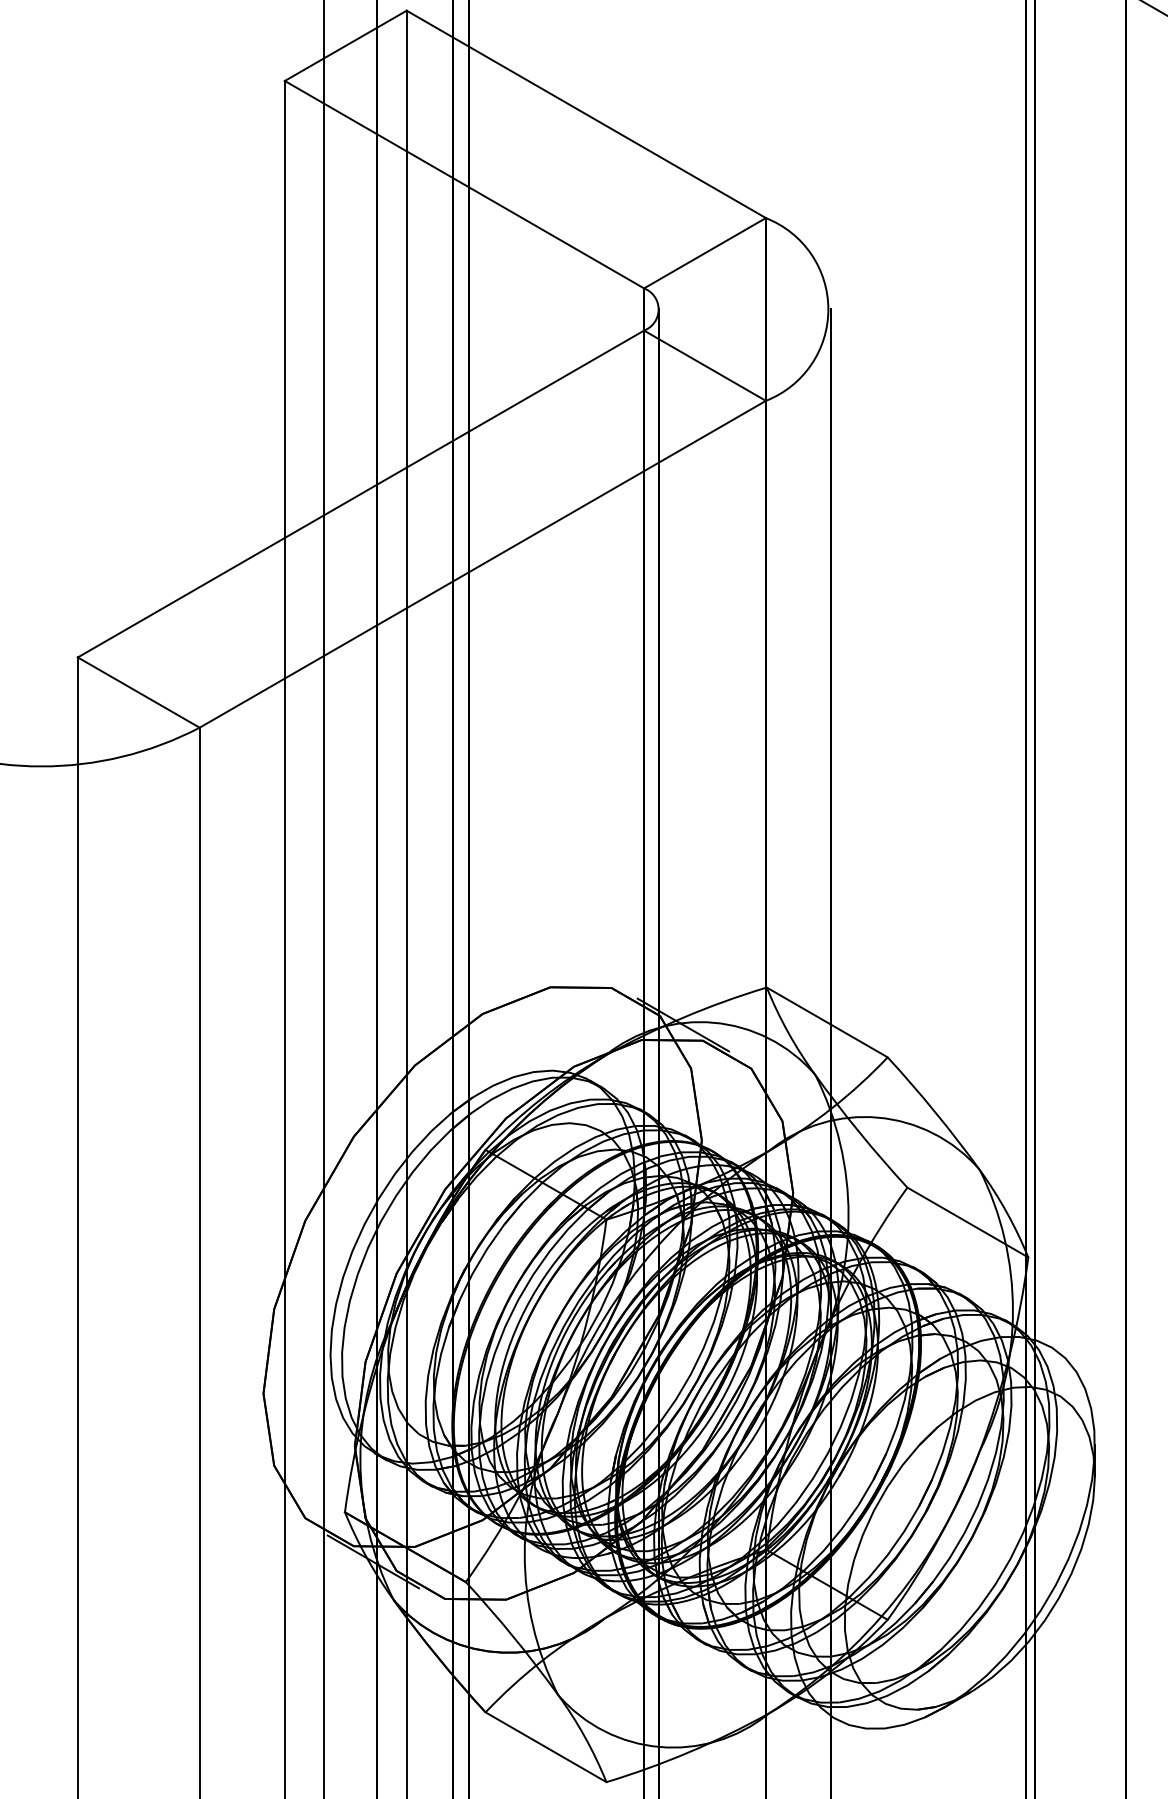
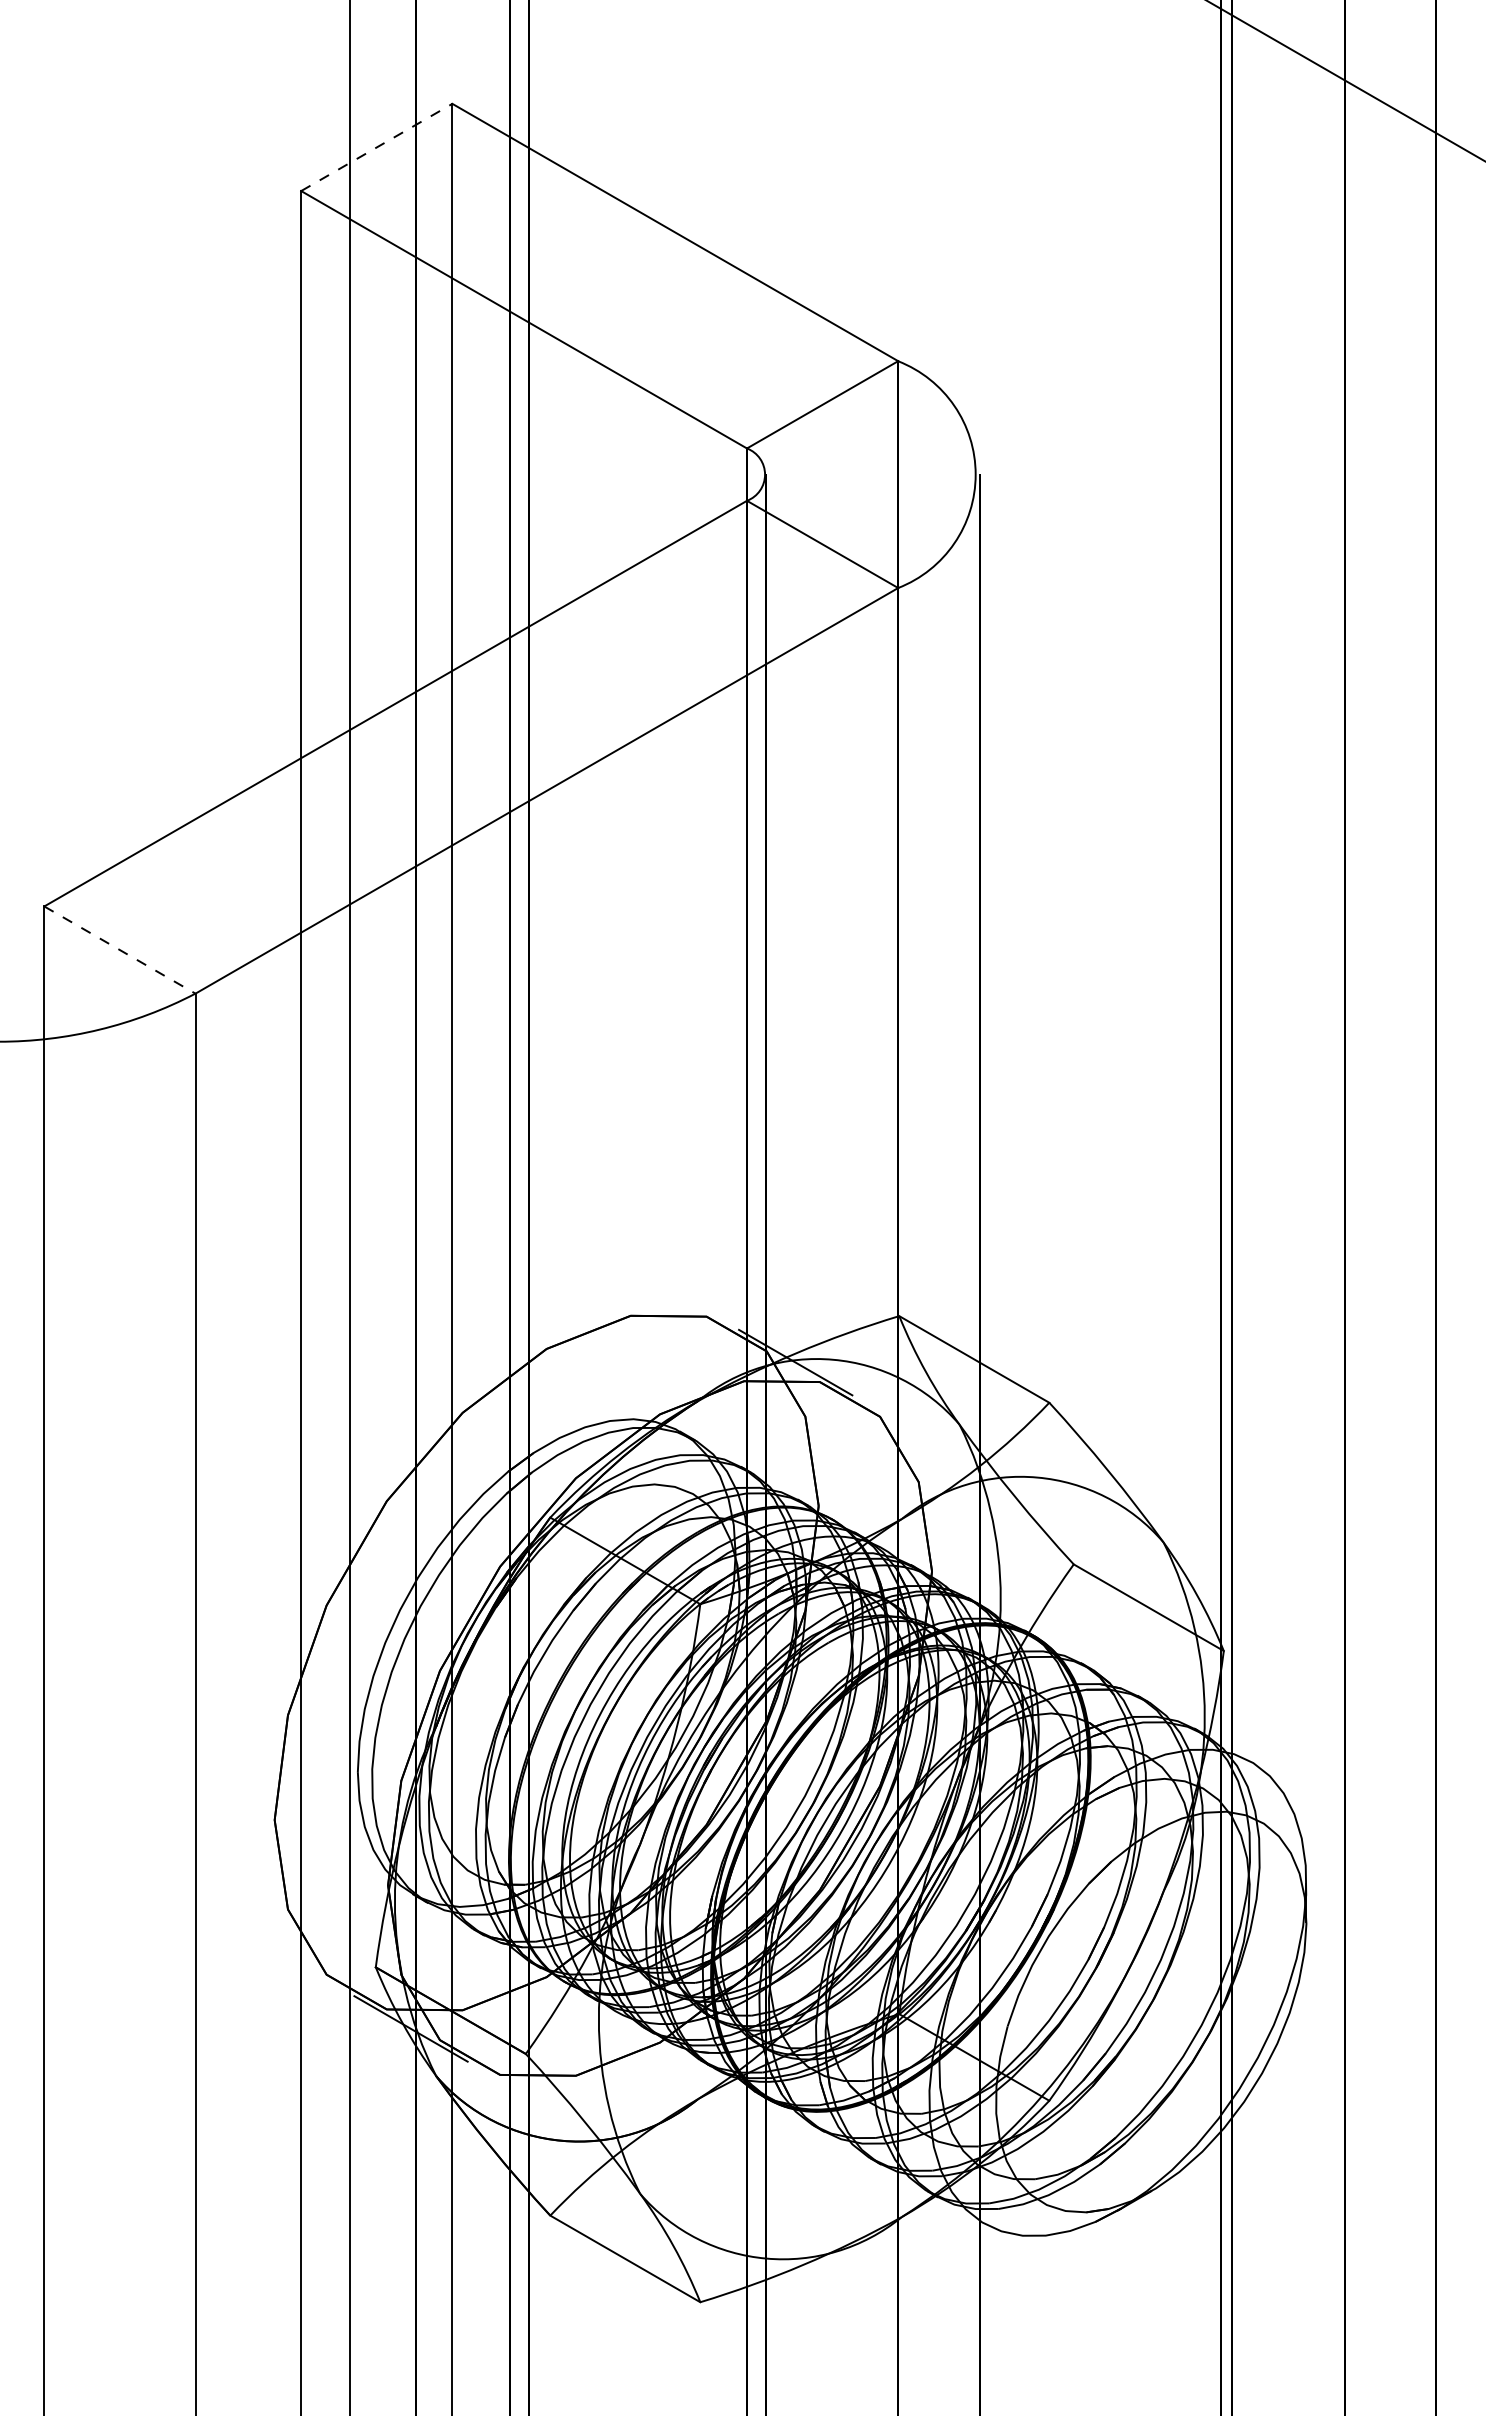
line: (346, 45) -> (377, 147), solid -> dashed
line: (139, 692) -> (120, 950), solid -> dashed

